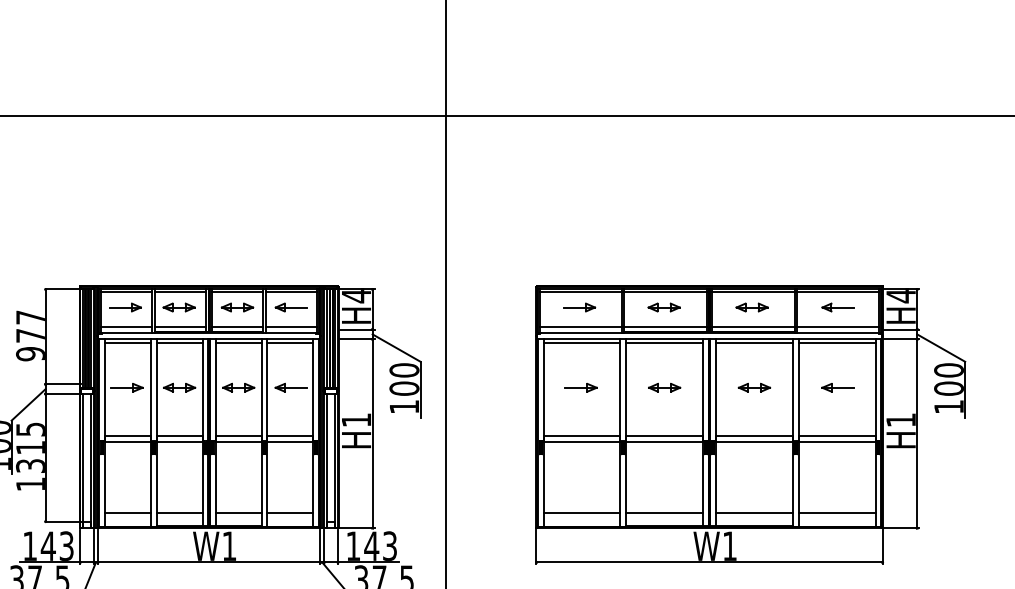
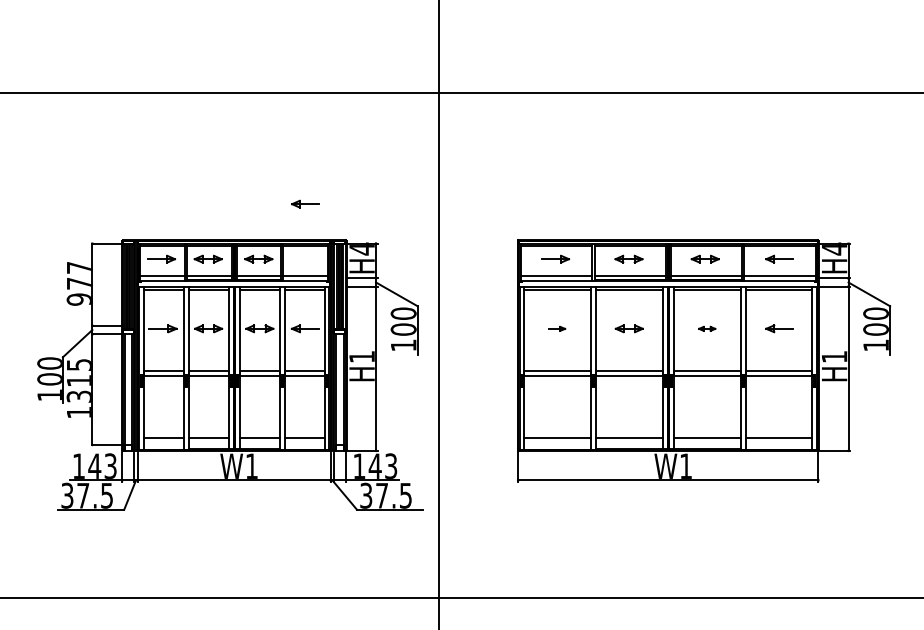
part: (291, 306) -> (305, 203), moved
part: (580, 387) -> (556, 328), size x0.6
part: (753, 387) -> (706, 328), size x0.6

